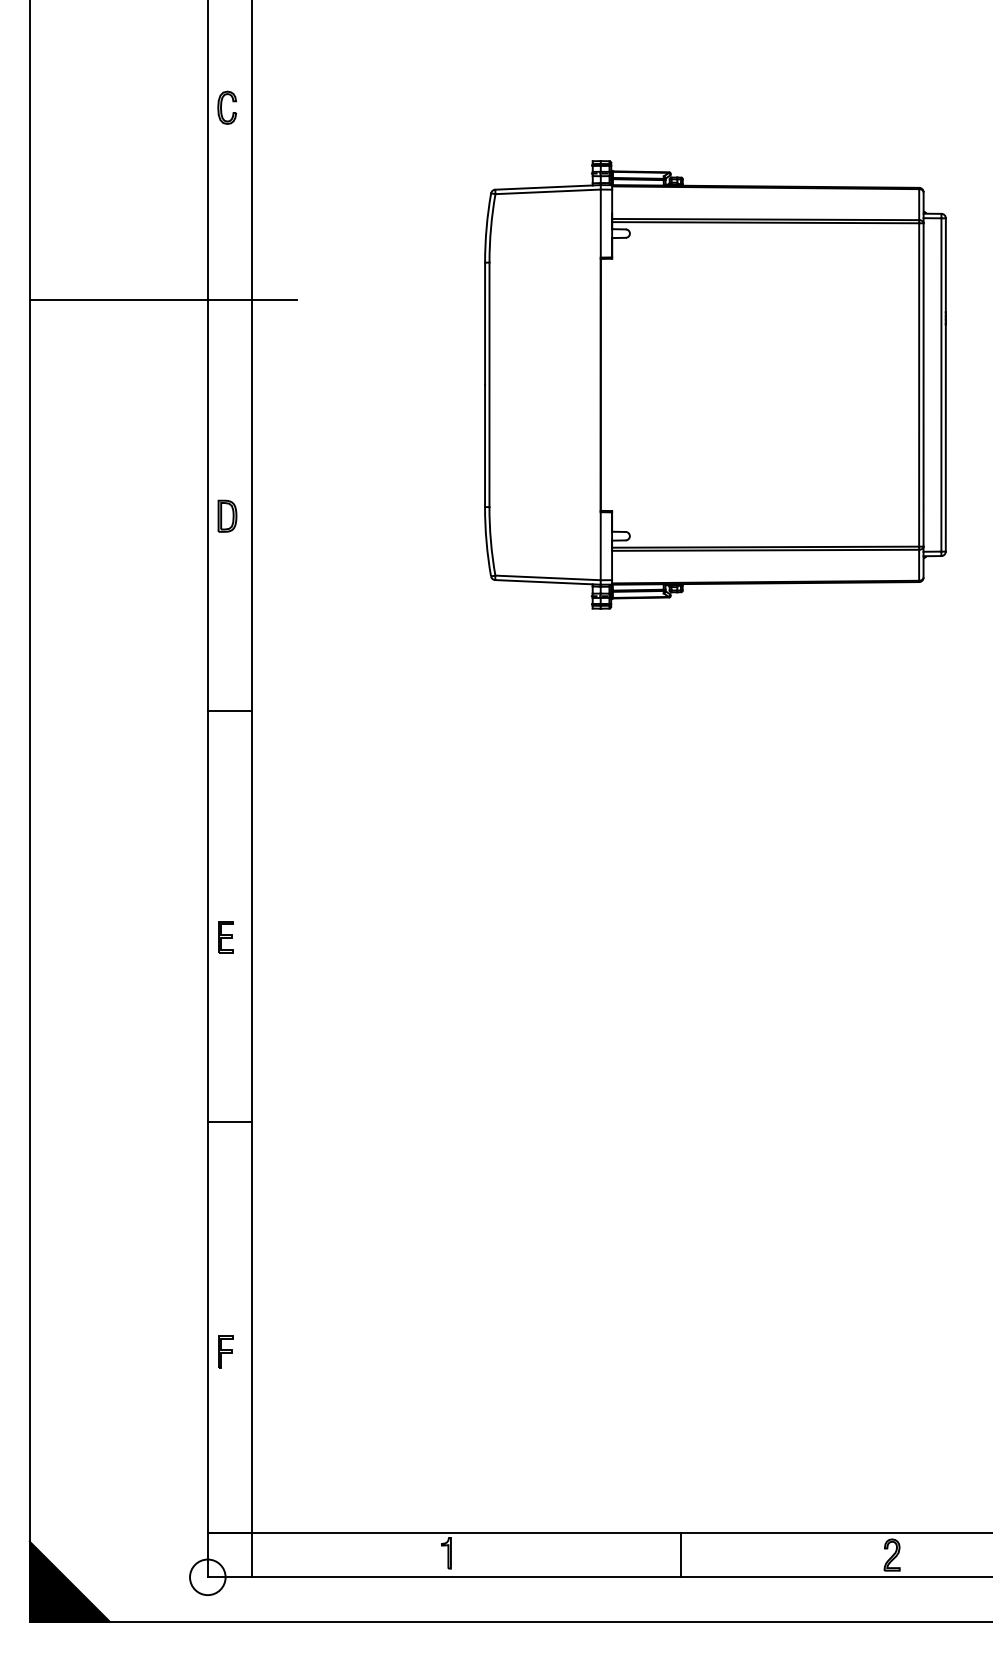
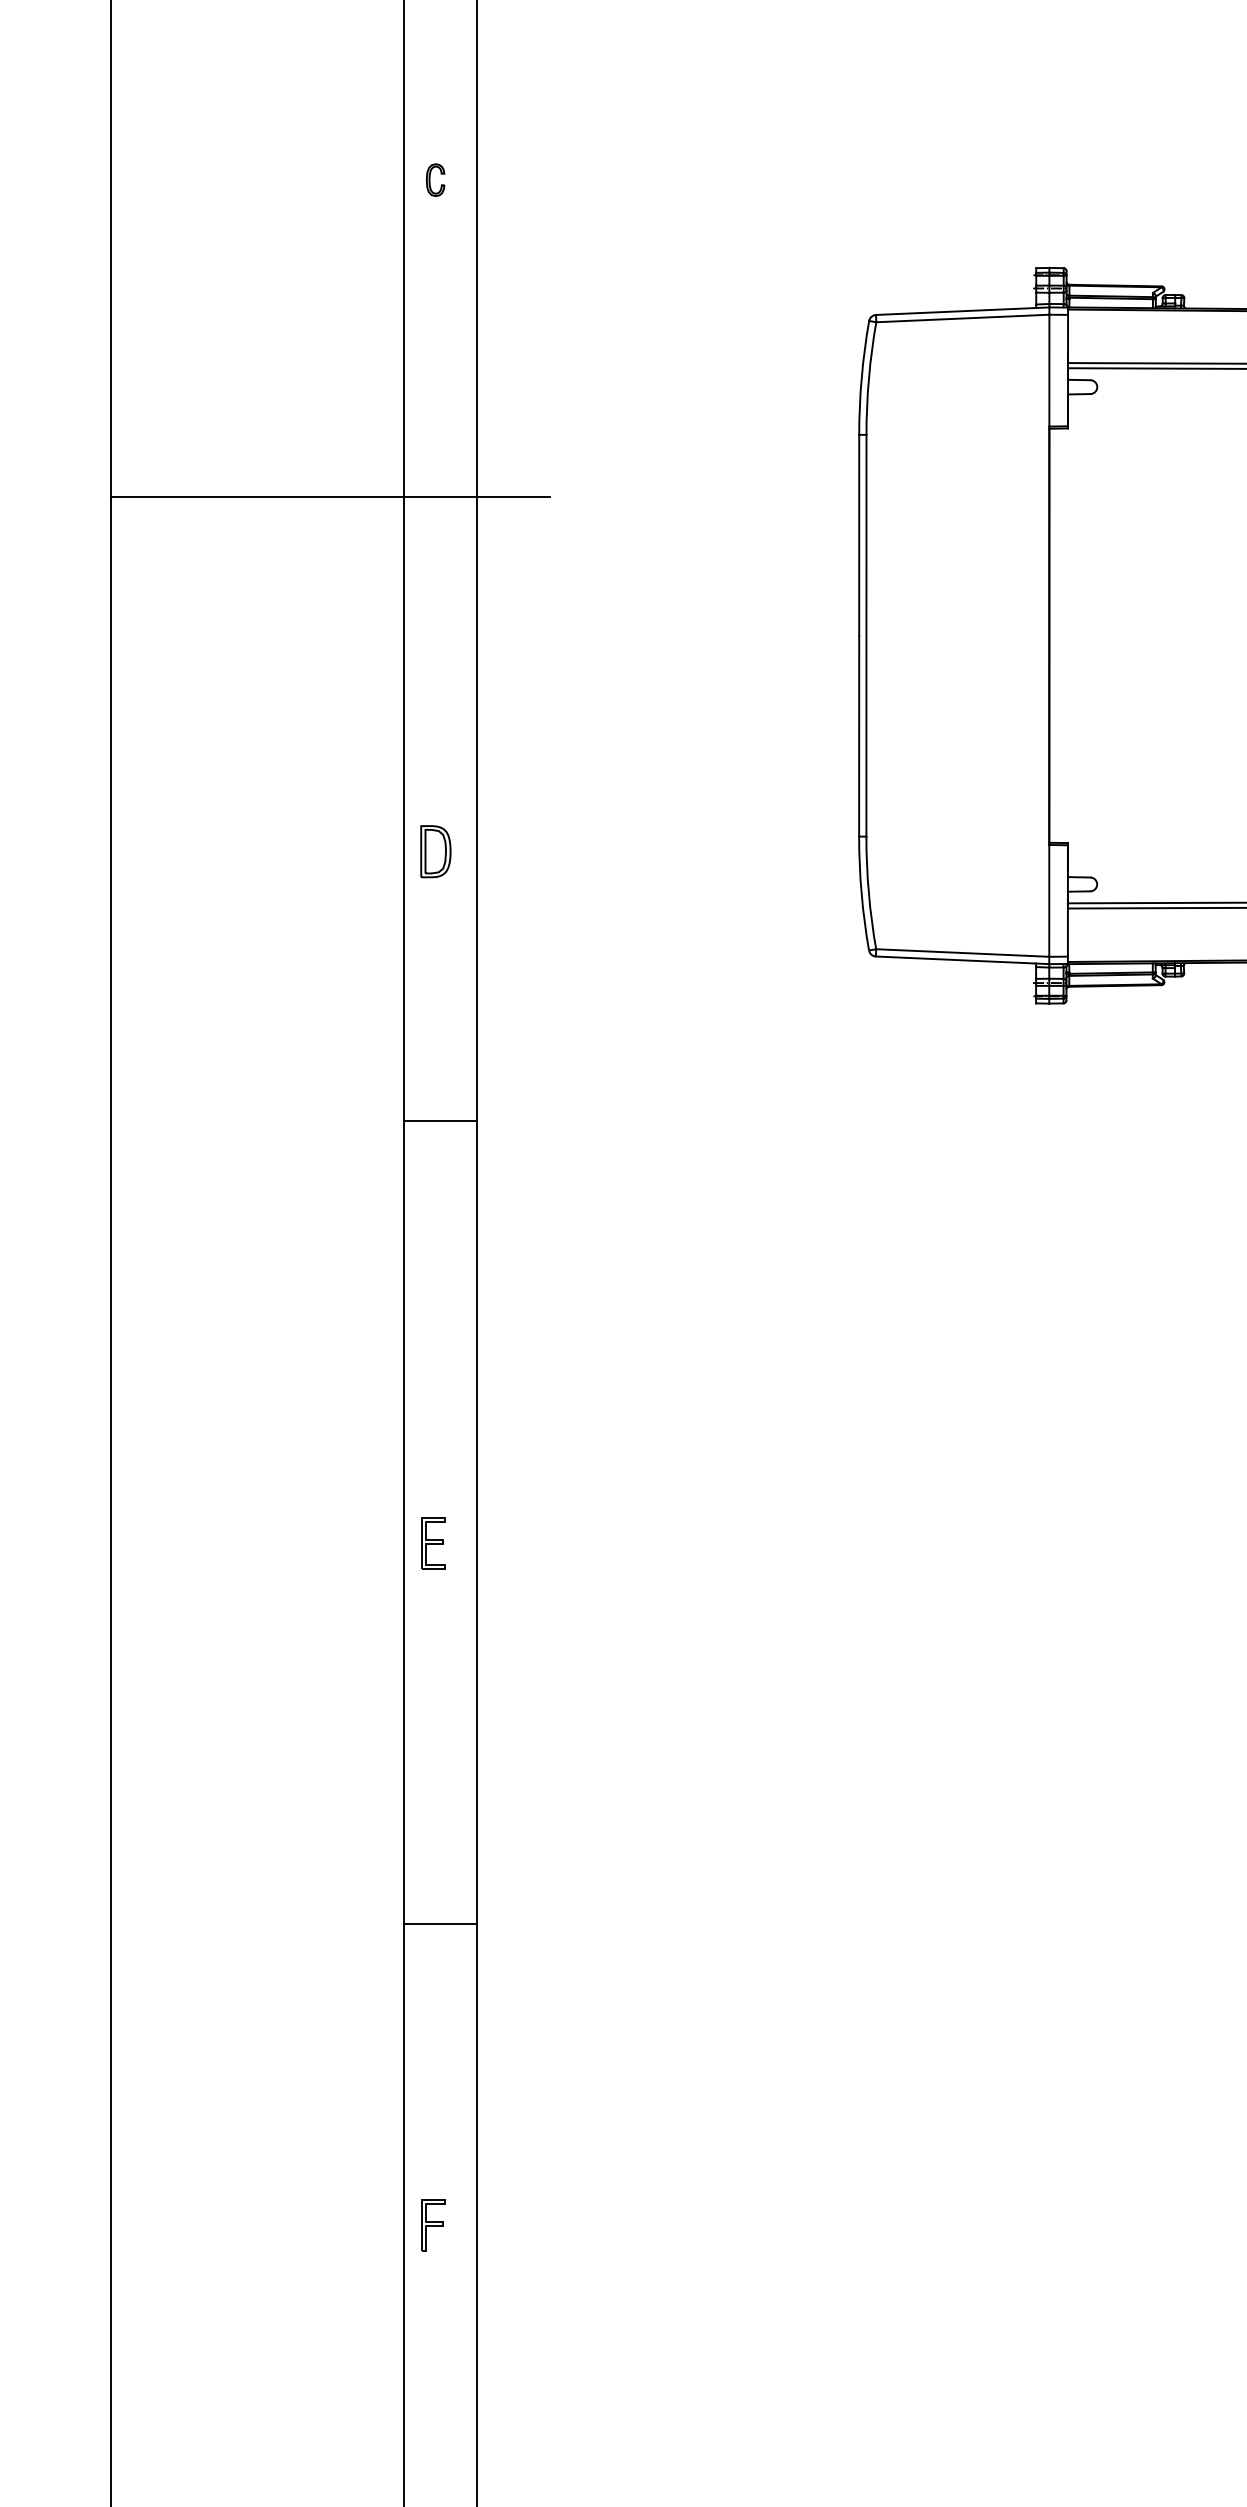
part: (227, 107) -> (435, 179), size x0.6
line: (229, 711) -> (439, 1121), moved
line: (229, 1122) -> (439, 1925), moved

